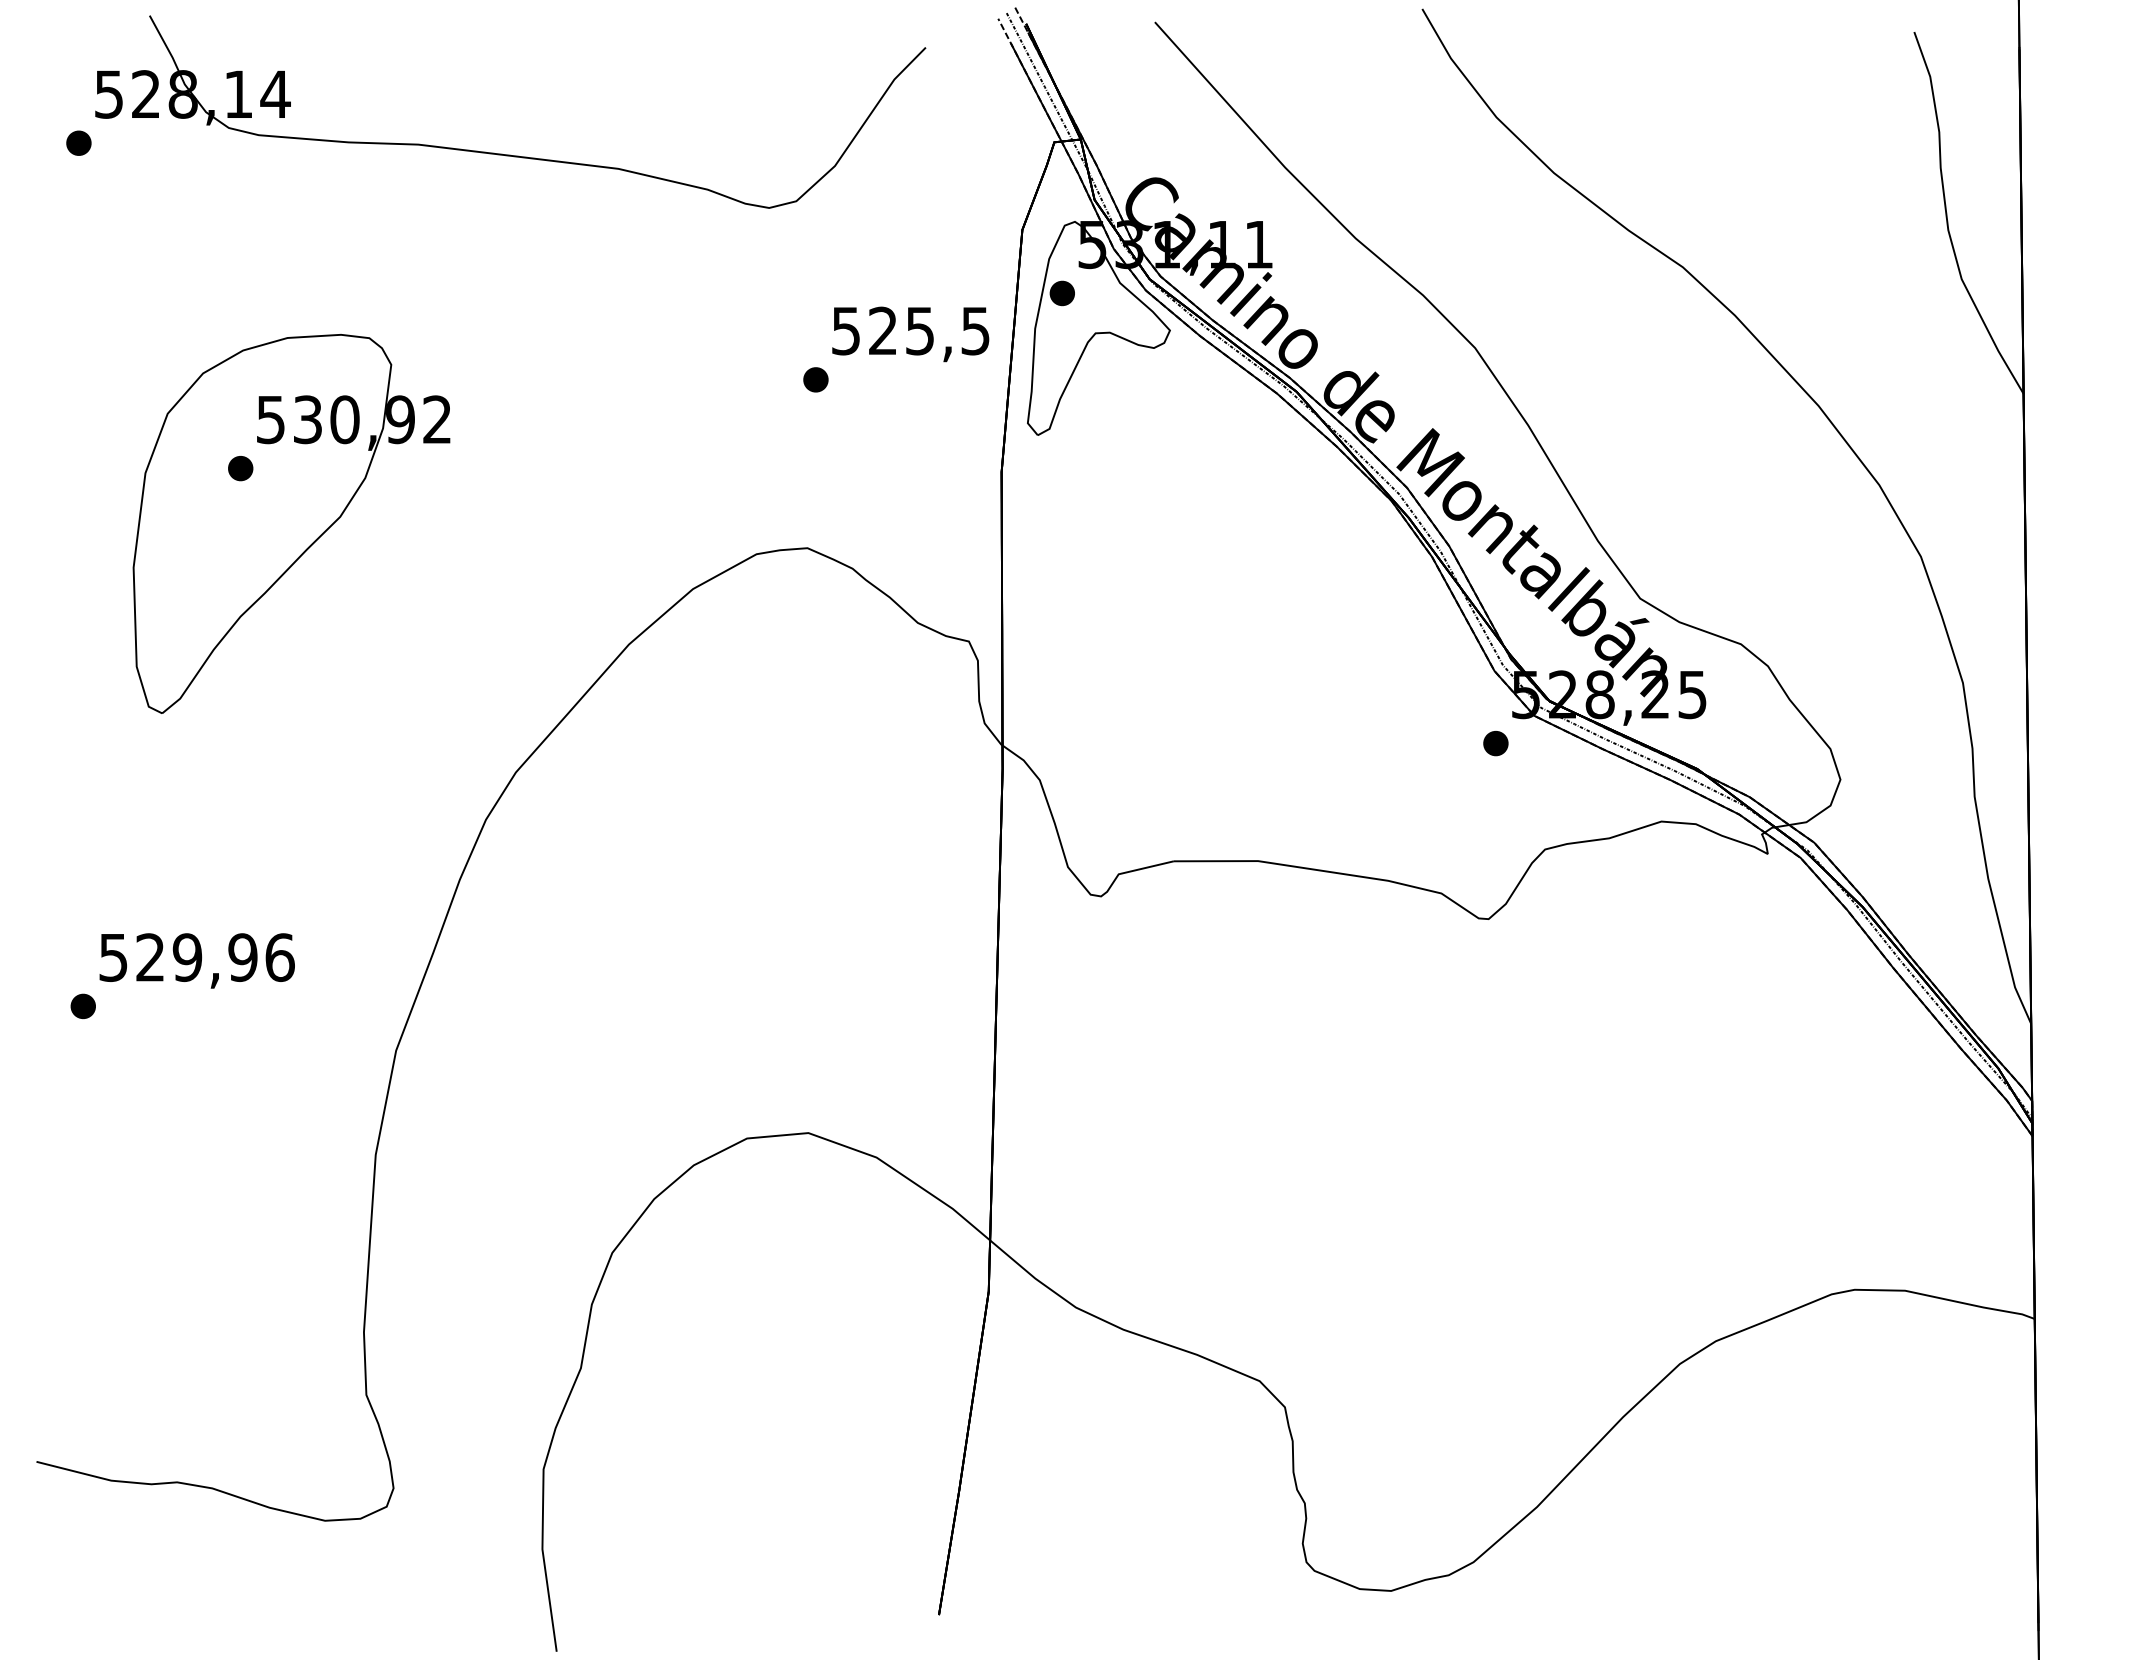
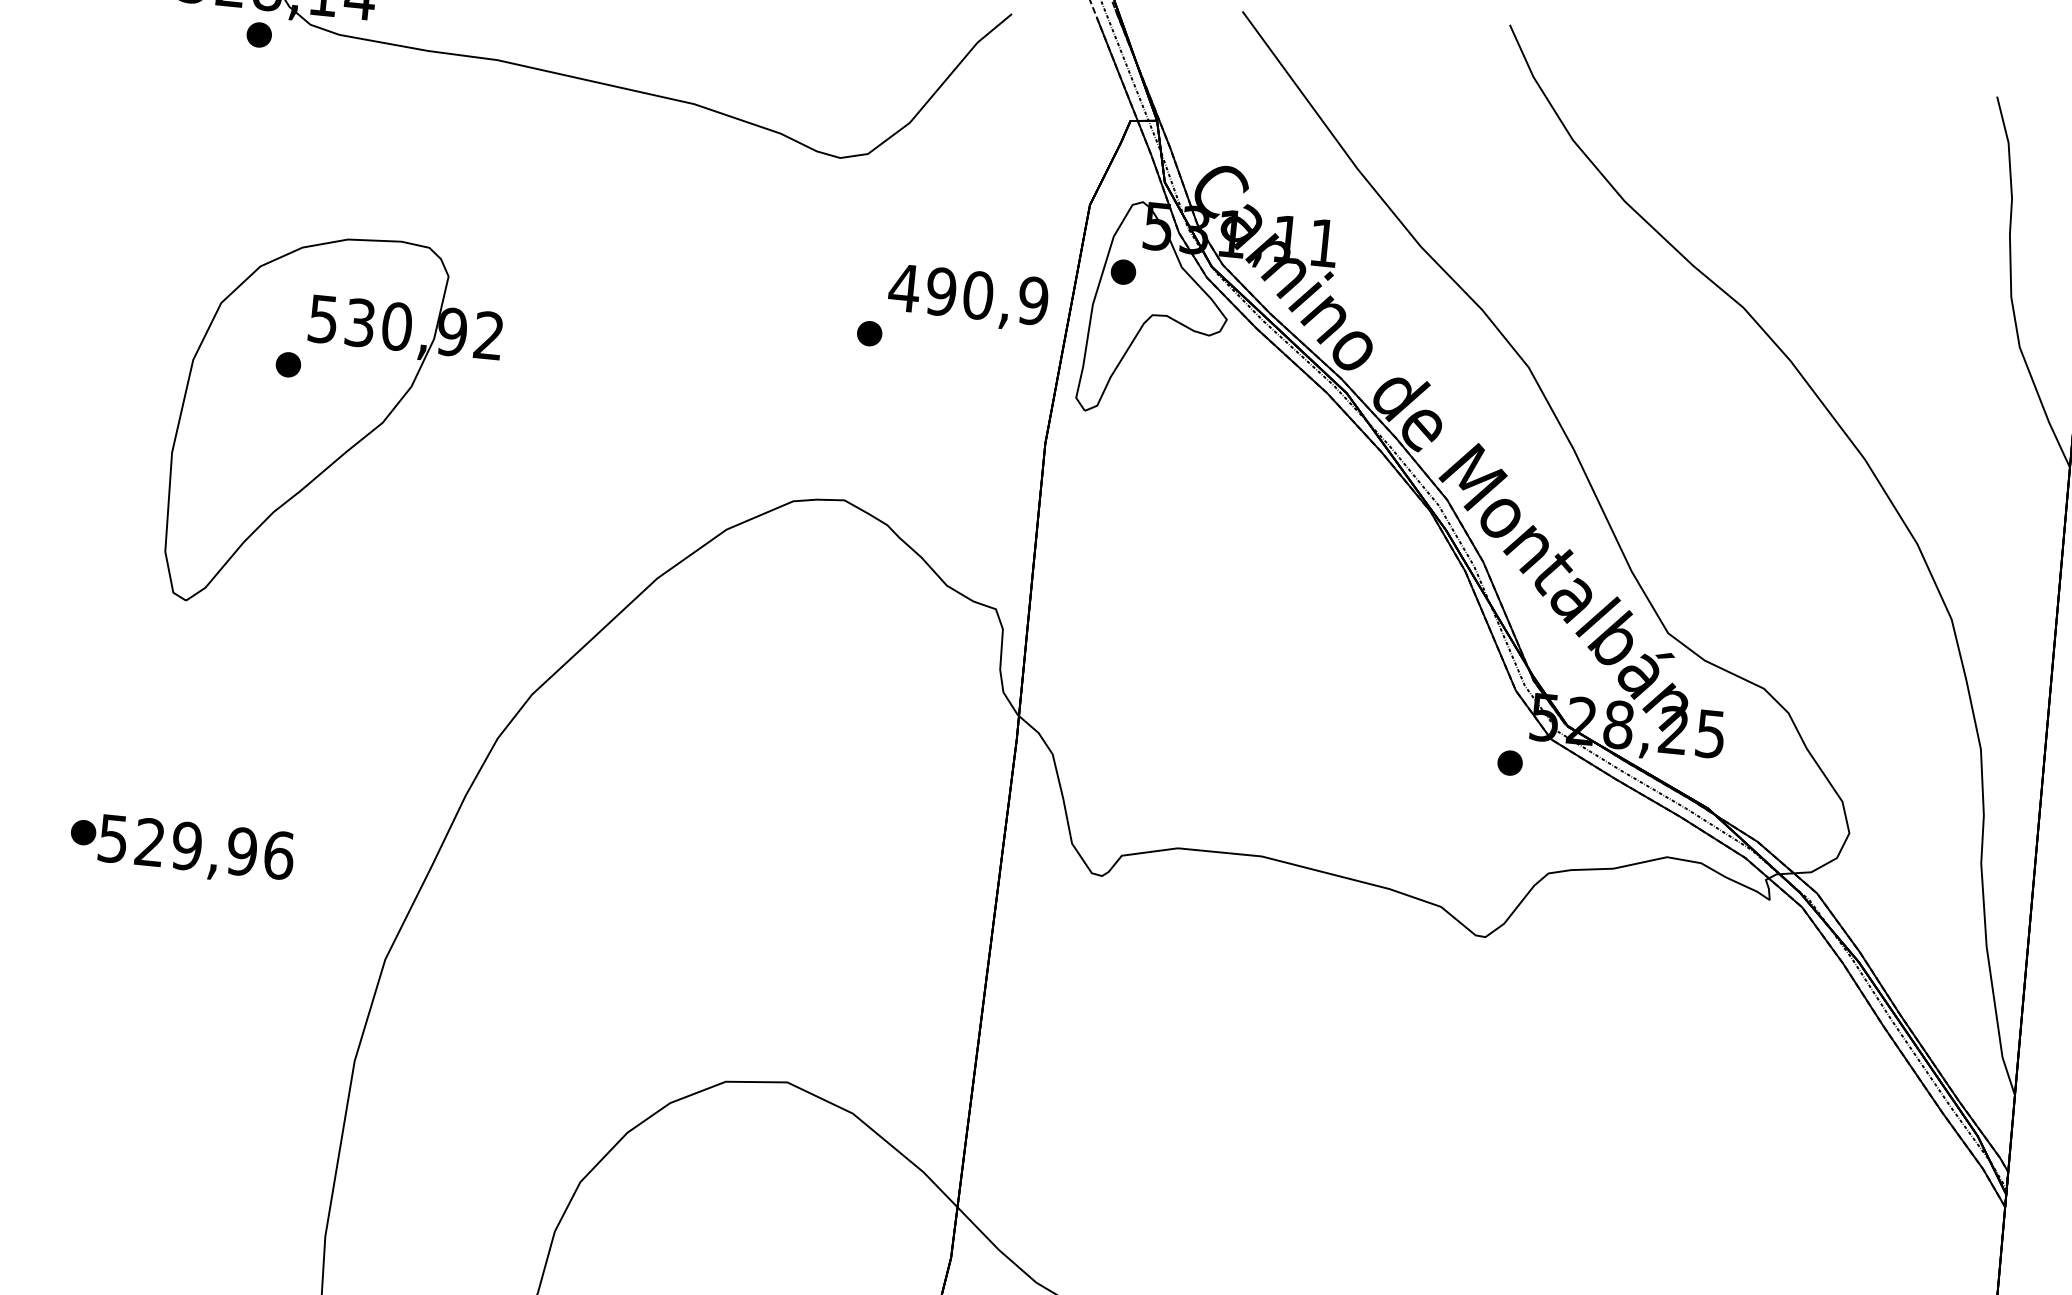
part: (78, 142) -> (258, 34), moved
text: (910, 330) -> (968, 293), 525,5 -> 490,9
part: (82, 1005) -> (82, 831), moved

